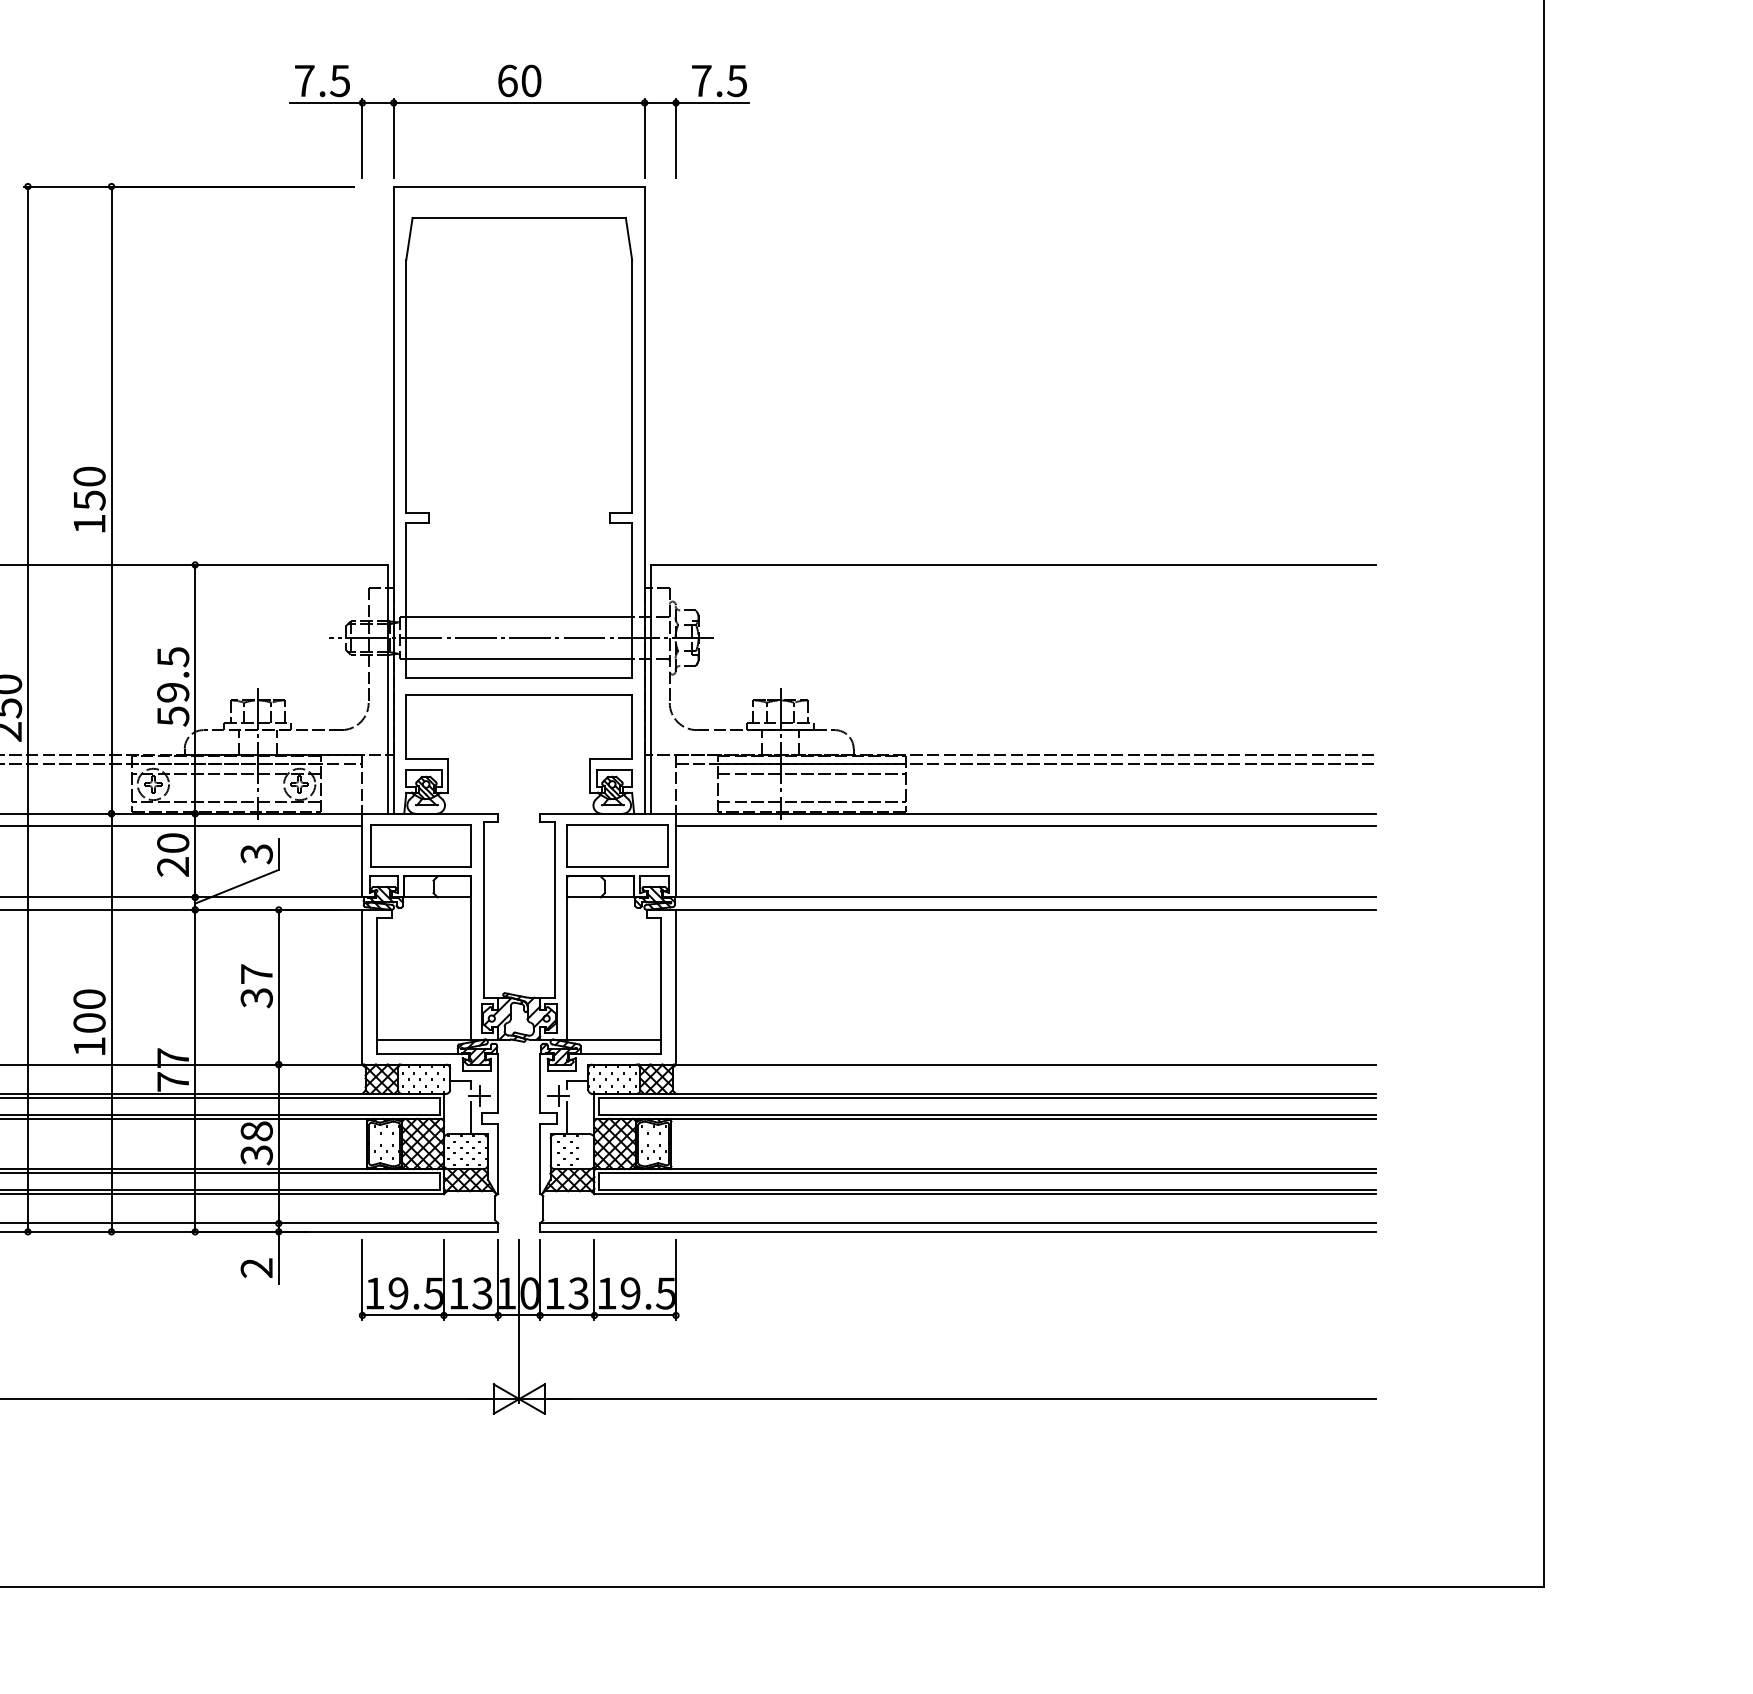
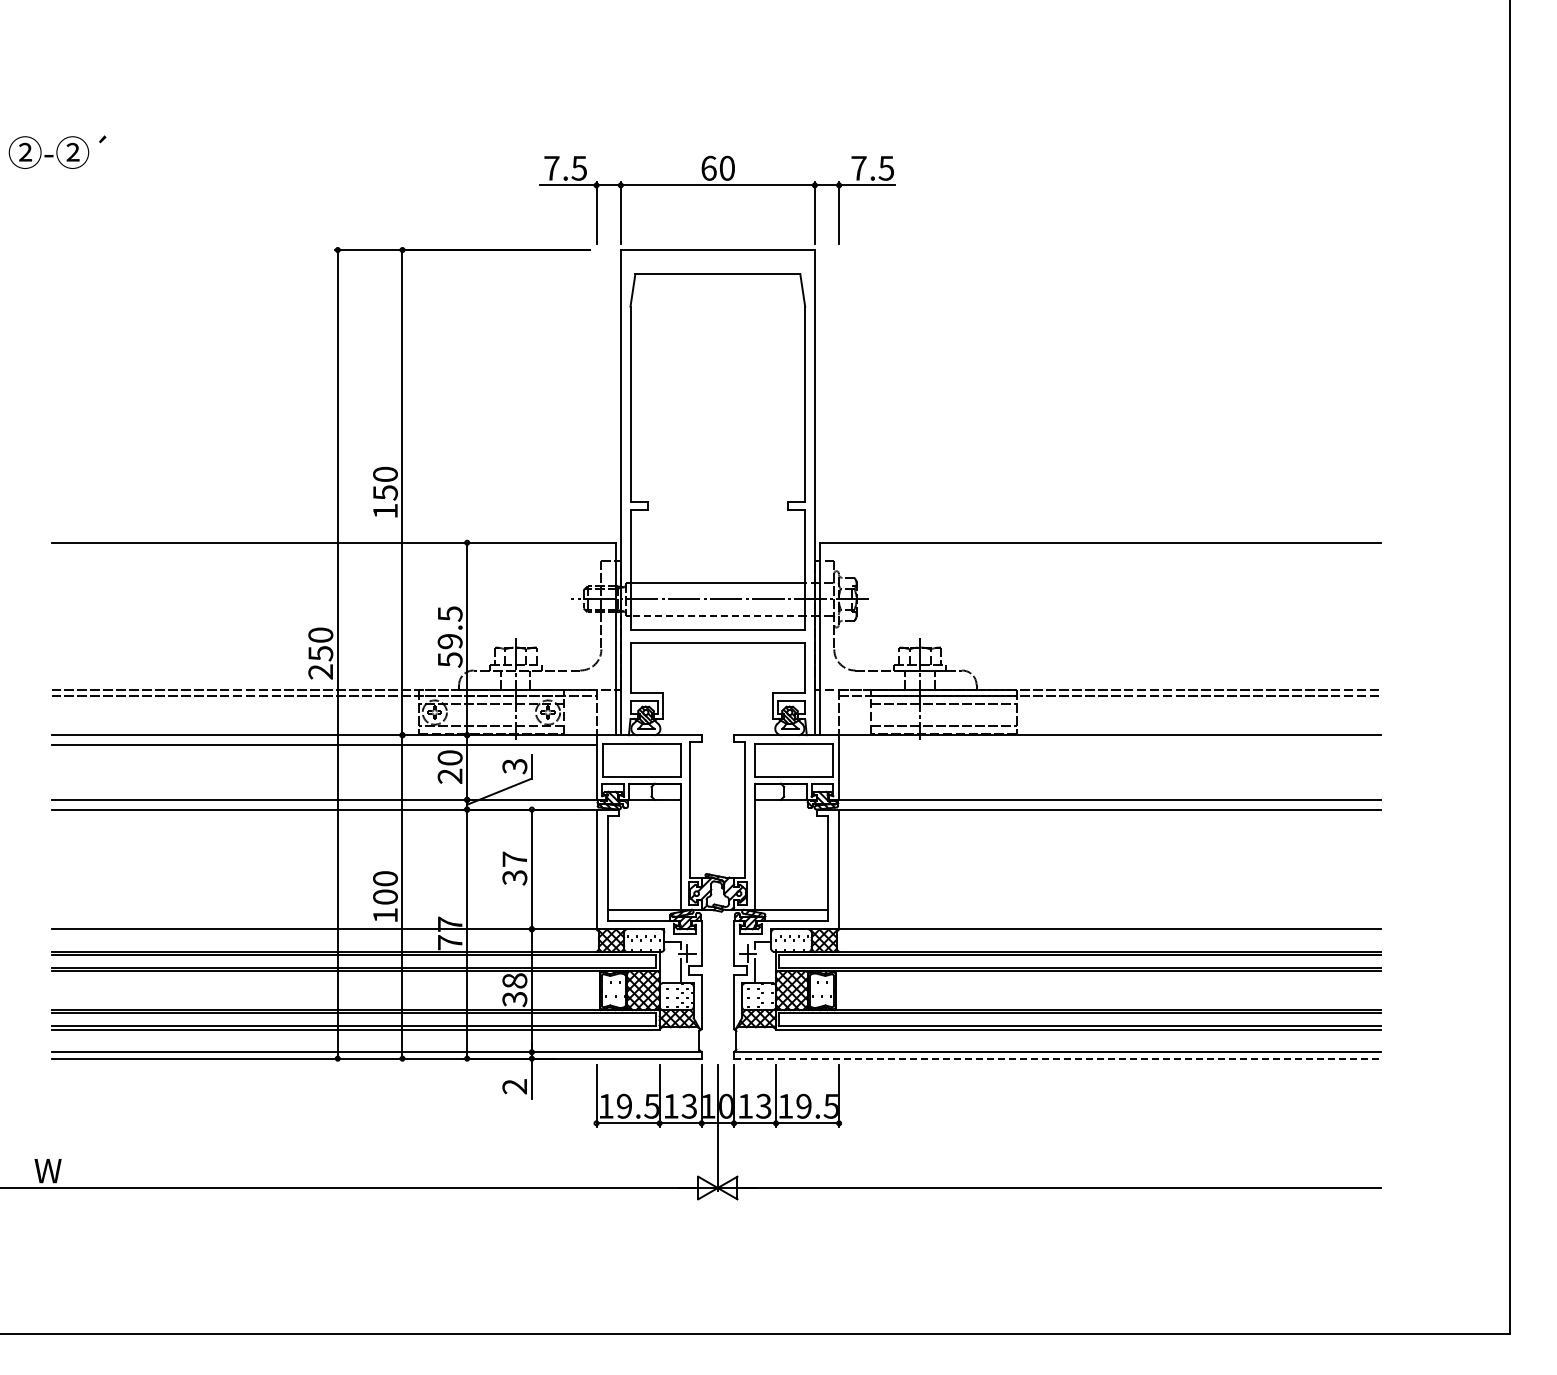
line: (518, 658) -> (717, 615), solid -> dashed
line: (1025, 825) -> (1109, 744), removed
line: (958, 1231) -> (1057, 1058), solid -> dashed

